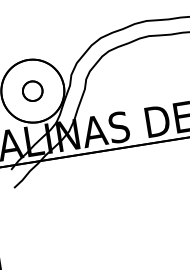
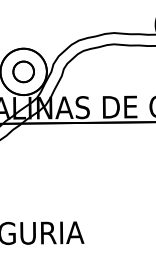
part: (32, 90) -> (23, 71), size x1.43

